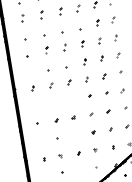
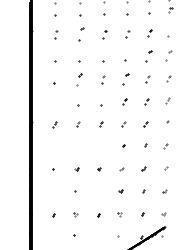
part: (41, 14) -> (80, 34), size x1.6
part: (113, 20) -> (169, 56), size x1.6
part: (97, 23) -> (148, 56), size x1.6
part: (82, 43) -> (125, 79), size x1.6
part: (46, 49) -> (79, 79), size x1.6

